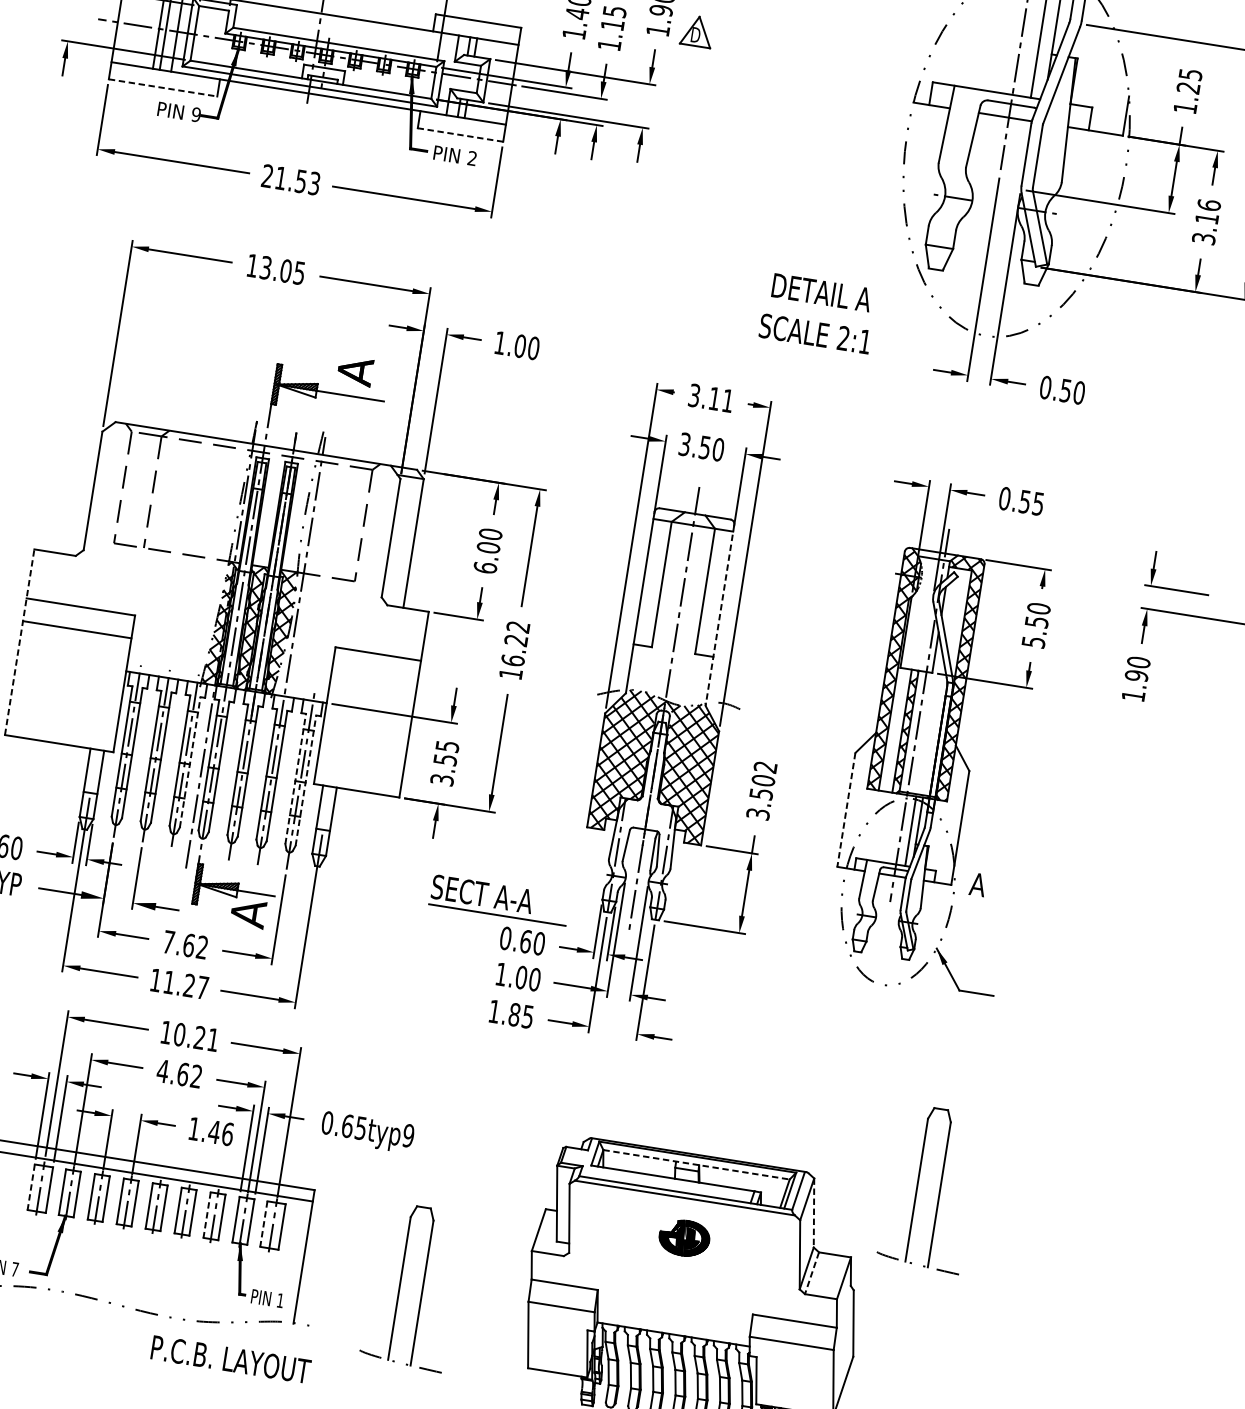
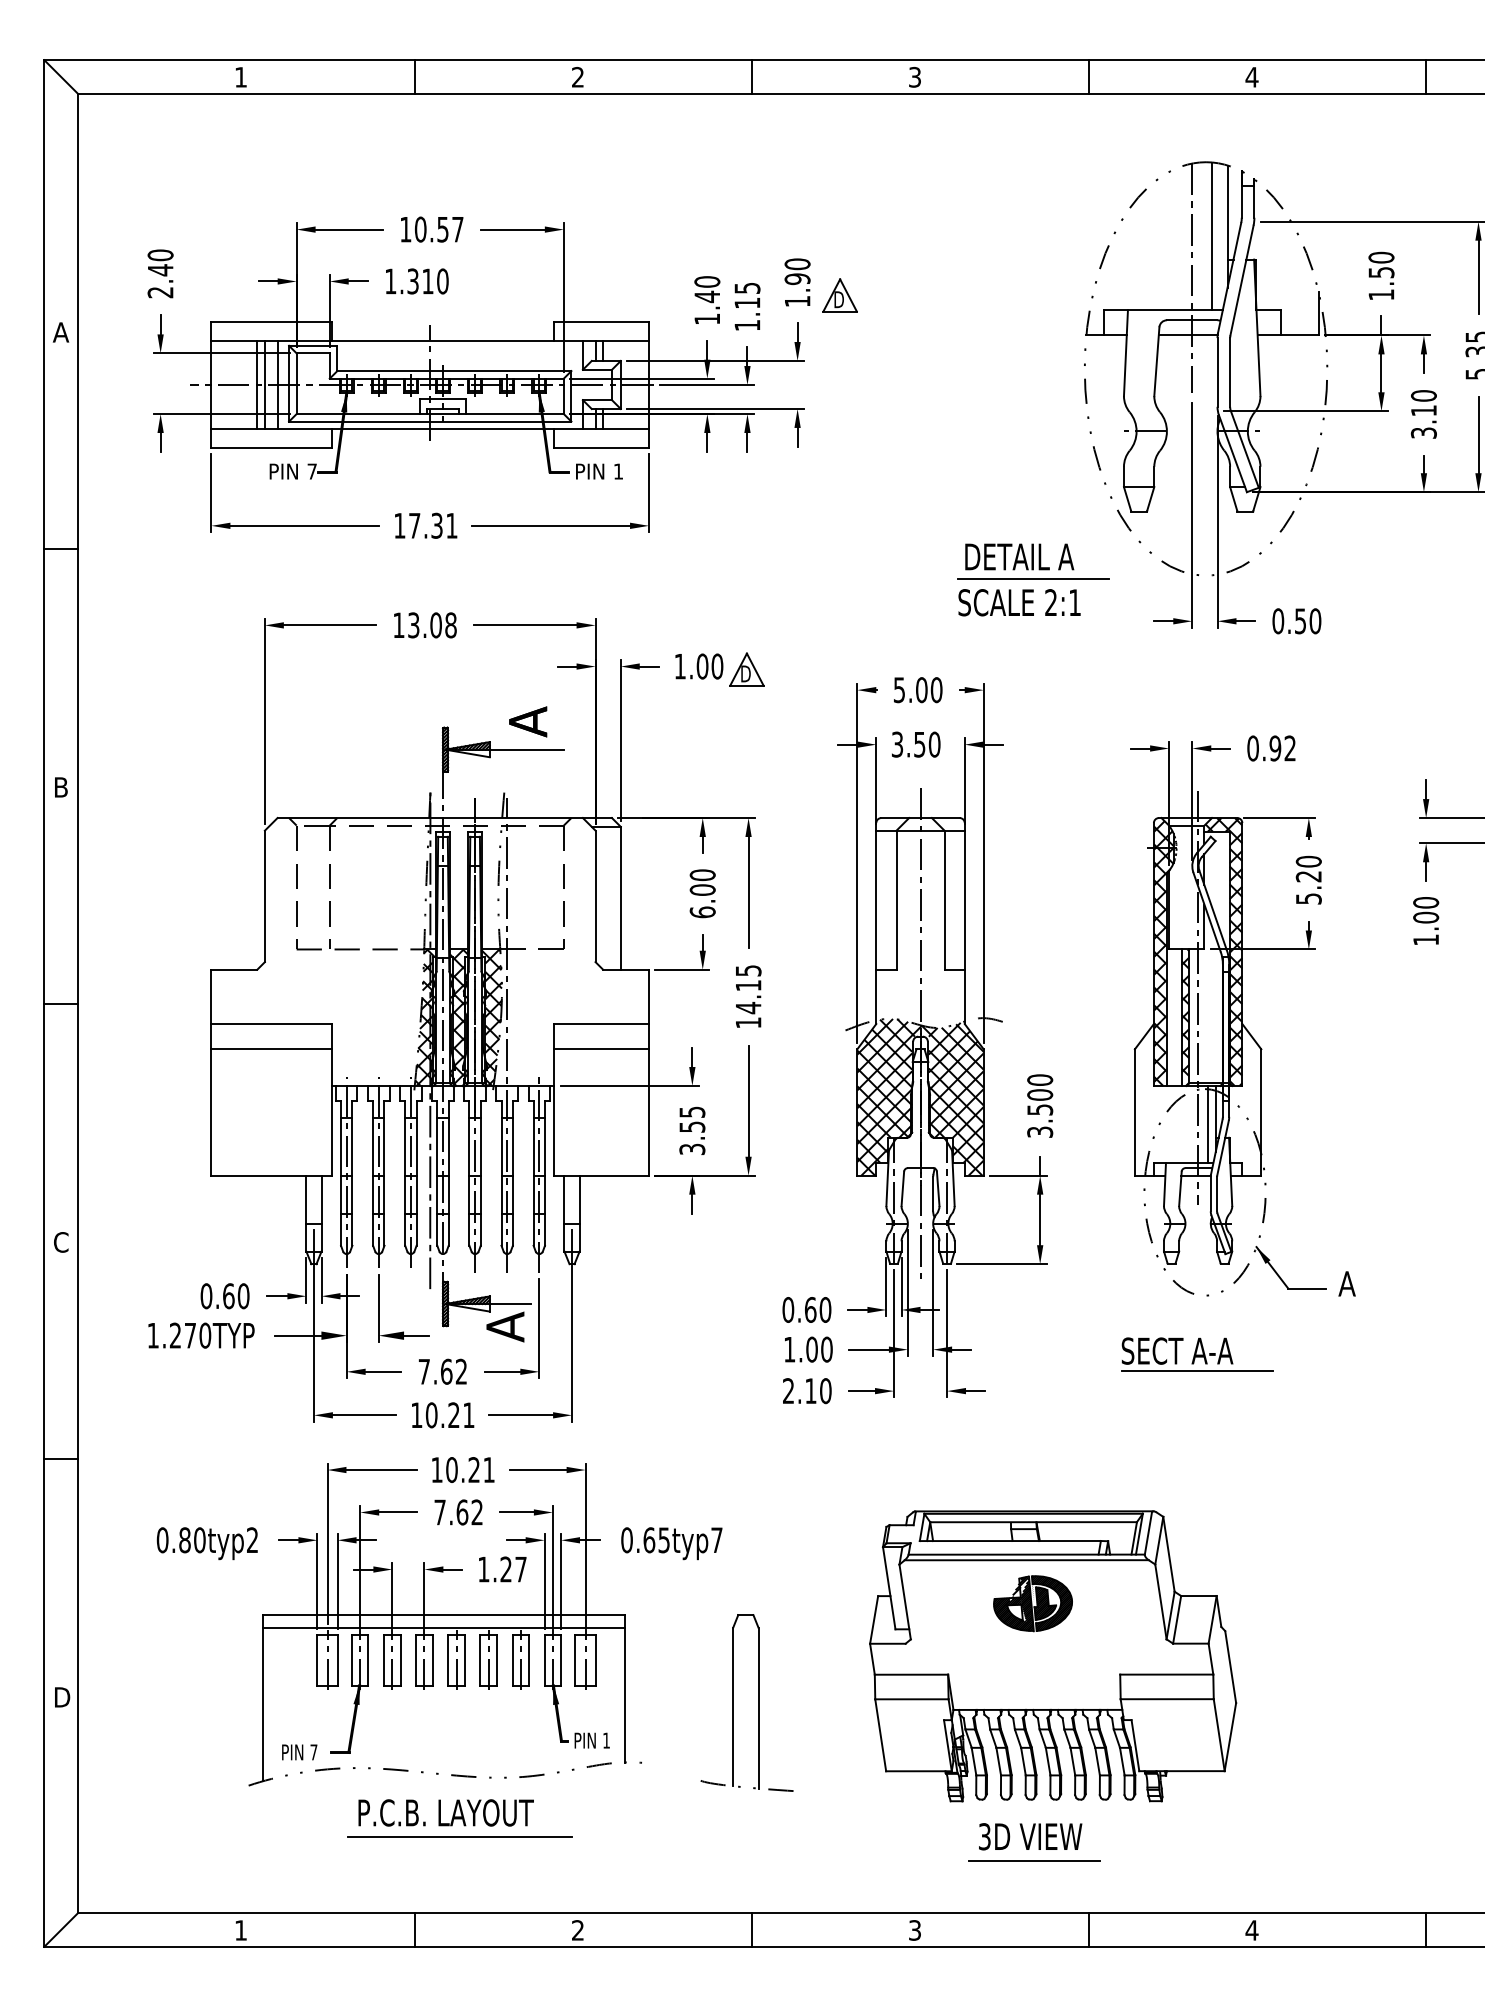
text: (1189, 80) -> (1381, 264), 1.25 -> 1.50
line: (163, 88) -> (272, 448), dashed -> solid
text: (195, 114) -> (311, 471), 9 -> 7
line: (460, 135) -> (601, 448), dashed -> solid
text: (471, 158) -> (617, 471), 2 -> 1
text: (290, 179) -> (425, 525), 21.53 -> 17.31
text: (1208, 204) -> (1423, 395), 3.16 -> 3.10
text: (298, 273) -> (450, 625), 13.05 -> 13.08
line: (831, 315) -> (1033, 579), added
part: (559, 355) -> (746, 669), added
text: (711, 398) -> (918, 690), 3.11 -> 5.00
text: (1031, 502) -> (1282, 748), 0.55 -> 0.92
line: (719, 616) -> (964, 924), dashed -> solid
text: (1036, 622) -> (1308, 876), 5.50 -> 5.20
line: (19, 642) -> (211, 1072), dashed -> solid
text: (515, 643) -> (748, 989), 16.22 -> 14.15
text: (1137, 675) -> (1426, 917), 1.90 -> 1.00
line: (374, 677) -> (601, 1049), added
line: (190, 761) -> (416, 1172), dashed -> solid
text: (765, 766) -> (1040, 1079), 3.502 -> 3.500
line: (295, 778) -> (533, 1172), dashed -> solid
line: (305, 779) -> (544, 1172), dashed -> solid
line: (845, 810) -> (1134, 1113), dashed -> solid
text: (977, 884) -> (1346, 1283), moved
part: (500, 900) -> (1197, 1354), moved
text: (185, 985) -> (449, 1415), 11.27 -> 10.21
text: (511, 1014) -> (807, 1391), 1.85 -> 2.10
text: (162, 1071) -> (439, 1512), 4.62 -> 7.62
text: (221, 1133) -> (513, 1569), 1.46 -> 1.27
text: (408, 1135) -> (716, 1540), 0.65typ9 -> 0.65typ7
line: (697, 1165) -> (1034, 1522), dashed -> solid
line: (31, 1188) -> (317, 1661), dashed -> solid
part: (940, 1189) -> (1301, 1507), removed
line: (813, 1213) -> (1168, 1554), dashed -> solid
line: (206, 1215) -> (512, 1661), dashed -> solid
line: (263, 1224) -> (575, 1661), dashed -> solid
part: (683, 1237) -> (1032, 1603), size x1.43
line: (812, 1273) -> (1177, 1620), dashed -> solid
text: (230, 1359) -> (445, 1812), moved
line: (134, 1367) -> (459, 1837), added

